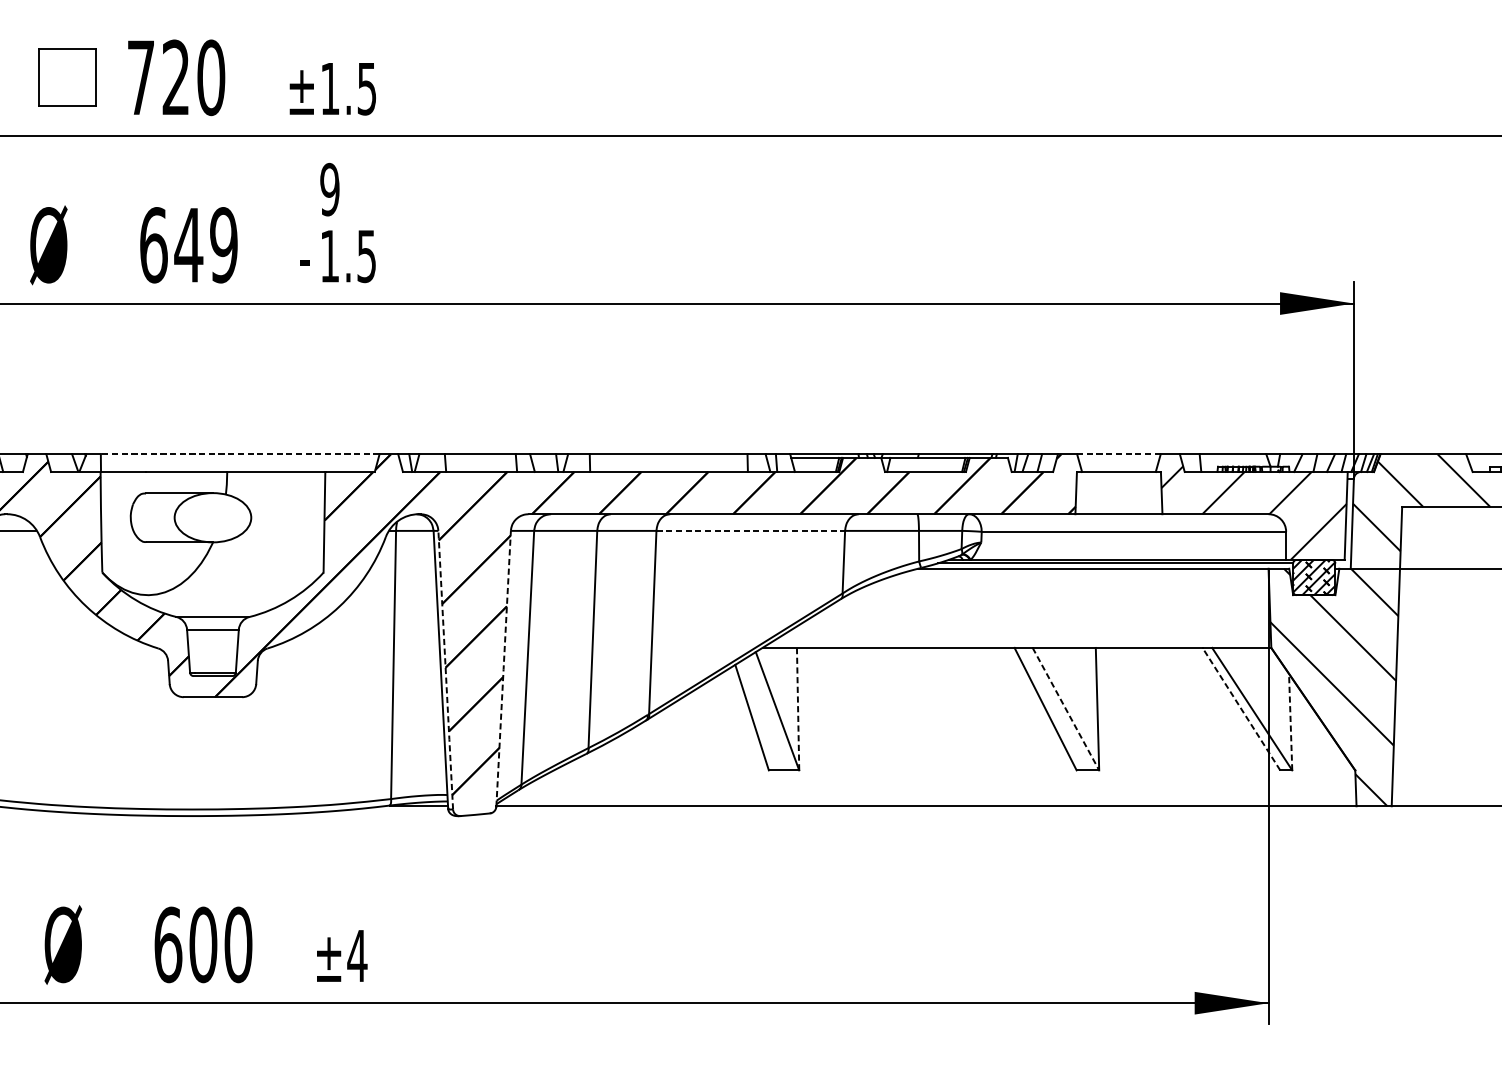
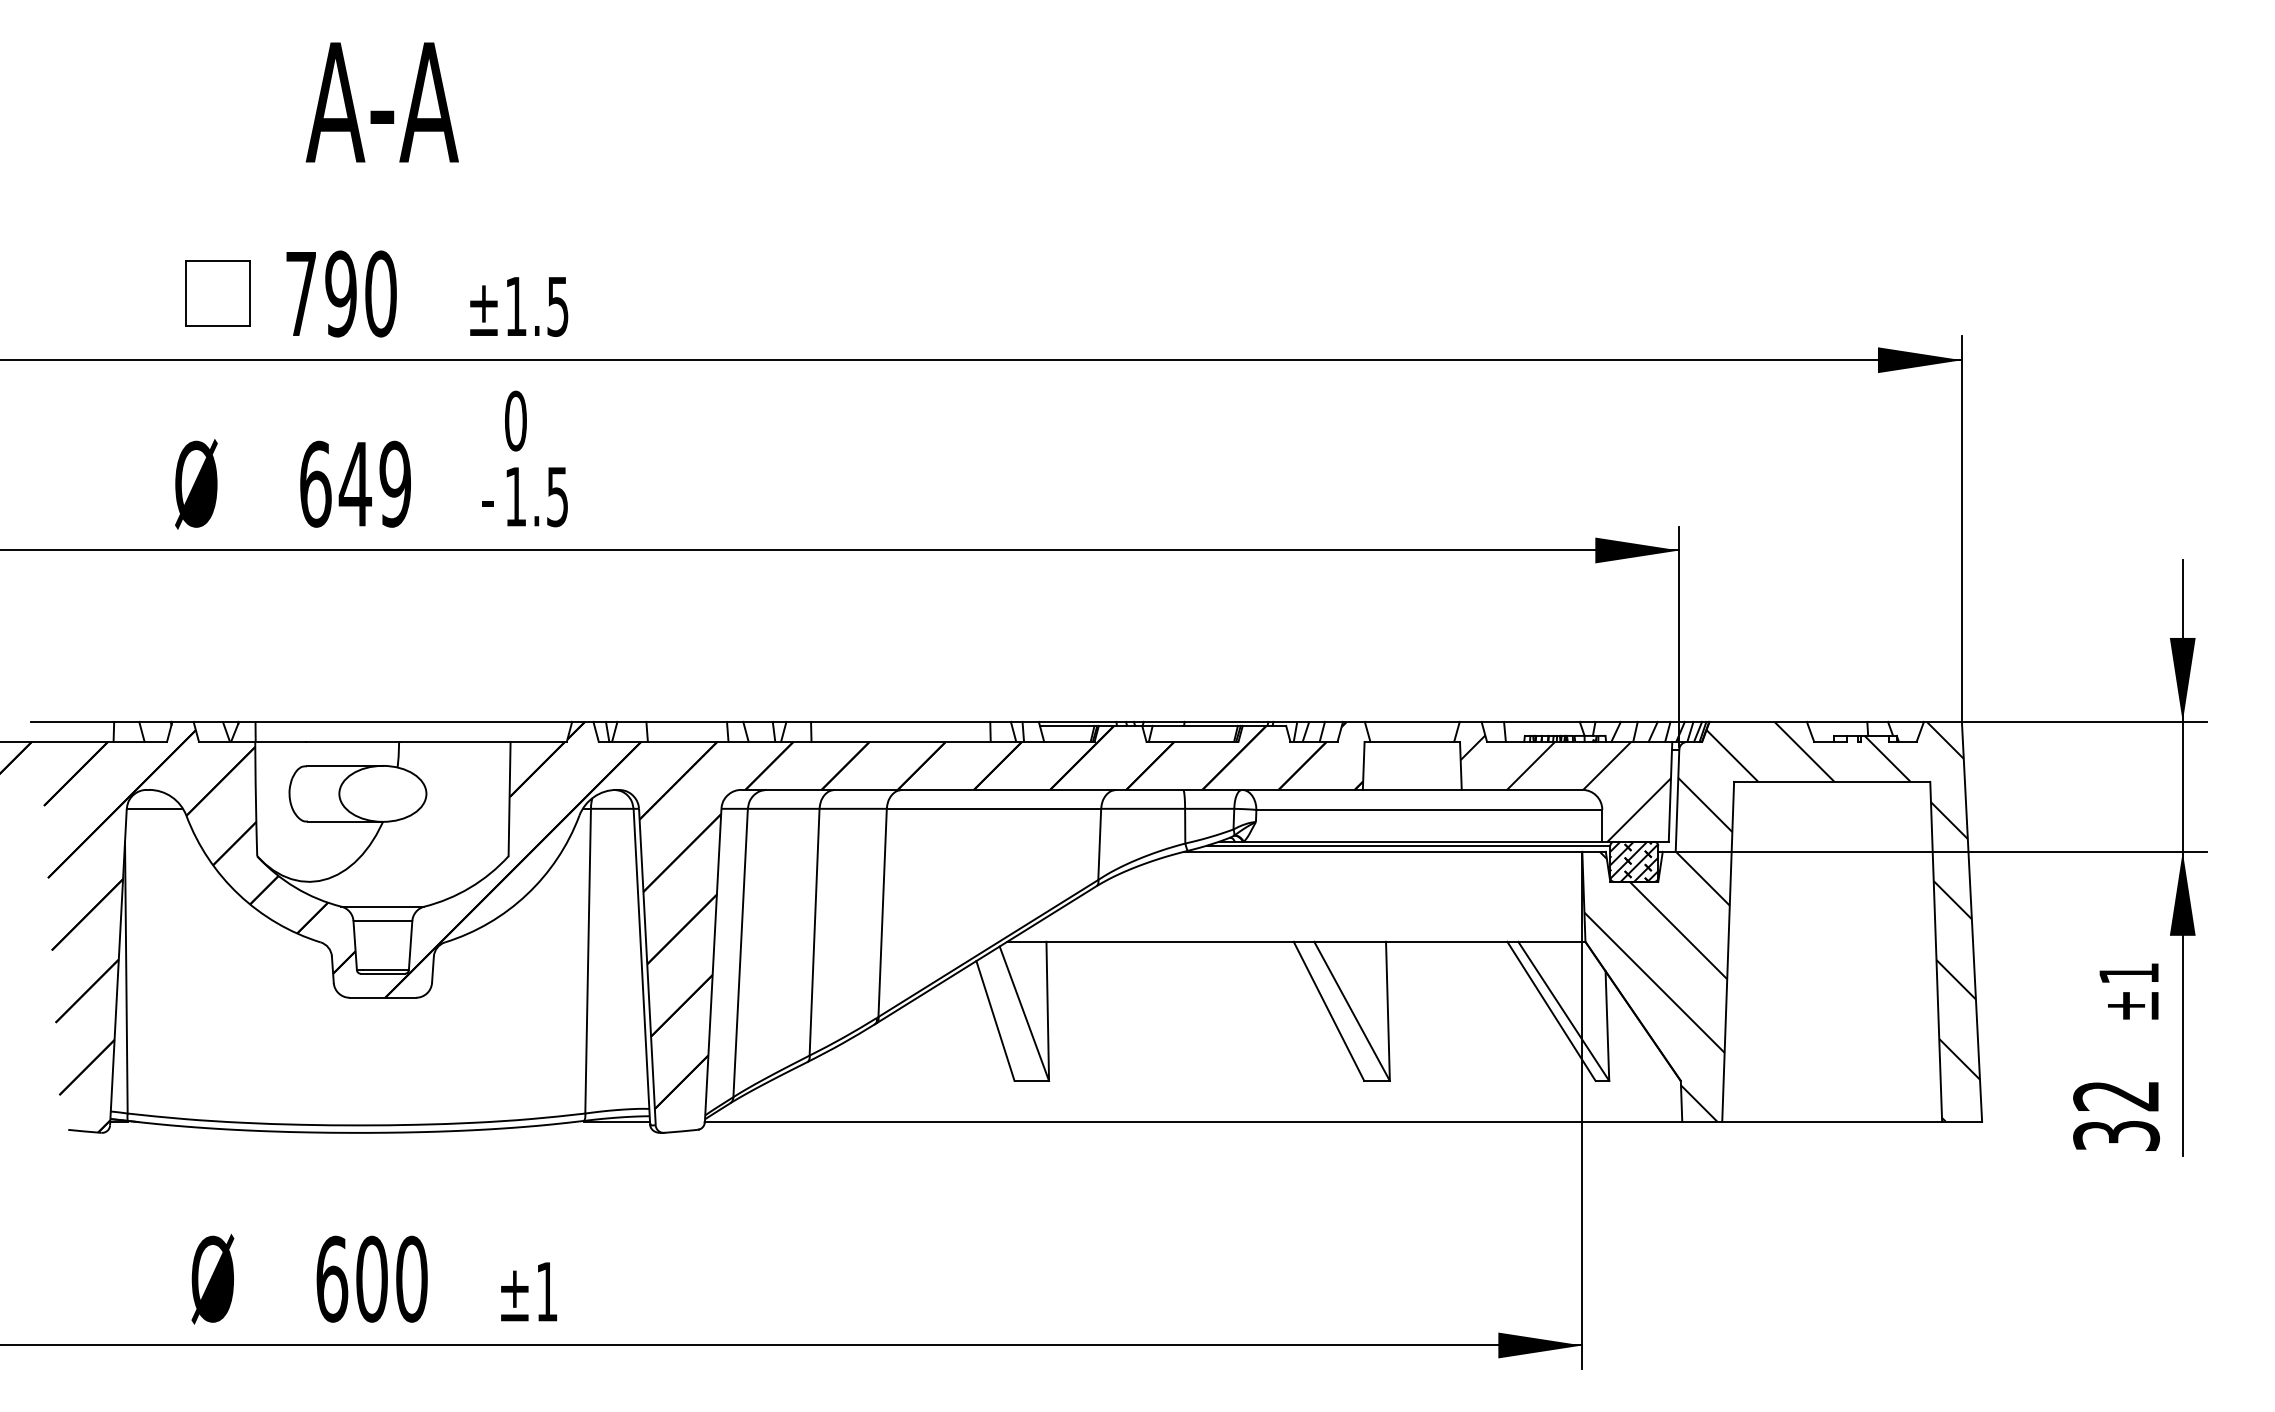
text: (175, 77) -> (340, 293), 720 -> 790
text: (329, 189) -> (515, 420), 9 -> 0
line: (239, 454) -> (413, 721), dashed -> solid
line: (1118, 454) -> (1411, 721), dashed -> solid
line: (751, 530) -> (994, 808), dashed -> solid
line: (503, 669) -> (713, 966), dashed -> solid
line: (445, 670) -> (647, 967), dashed -> solid
line: (1241, 708) -> (1551, 1010), dashed -> solid
line: (797, 709) -> (1047, 1011), dashed -> solid
line: (1066, 709) -> (1352, 1011), dashed -> solid
line: (1290, 722) -> (1607, 1026), dashed -> solid
text: (356, 955) -> (546, 1291), ±4 -> ±1

